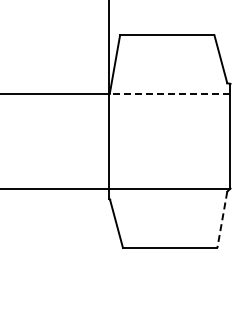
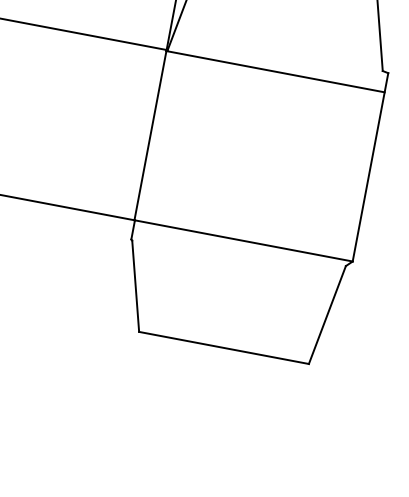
line: (169, 94) -> (274, 71), dashed -> solid
line: (222, 219) -> (327, 314), dashed -> solid

